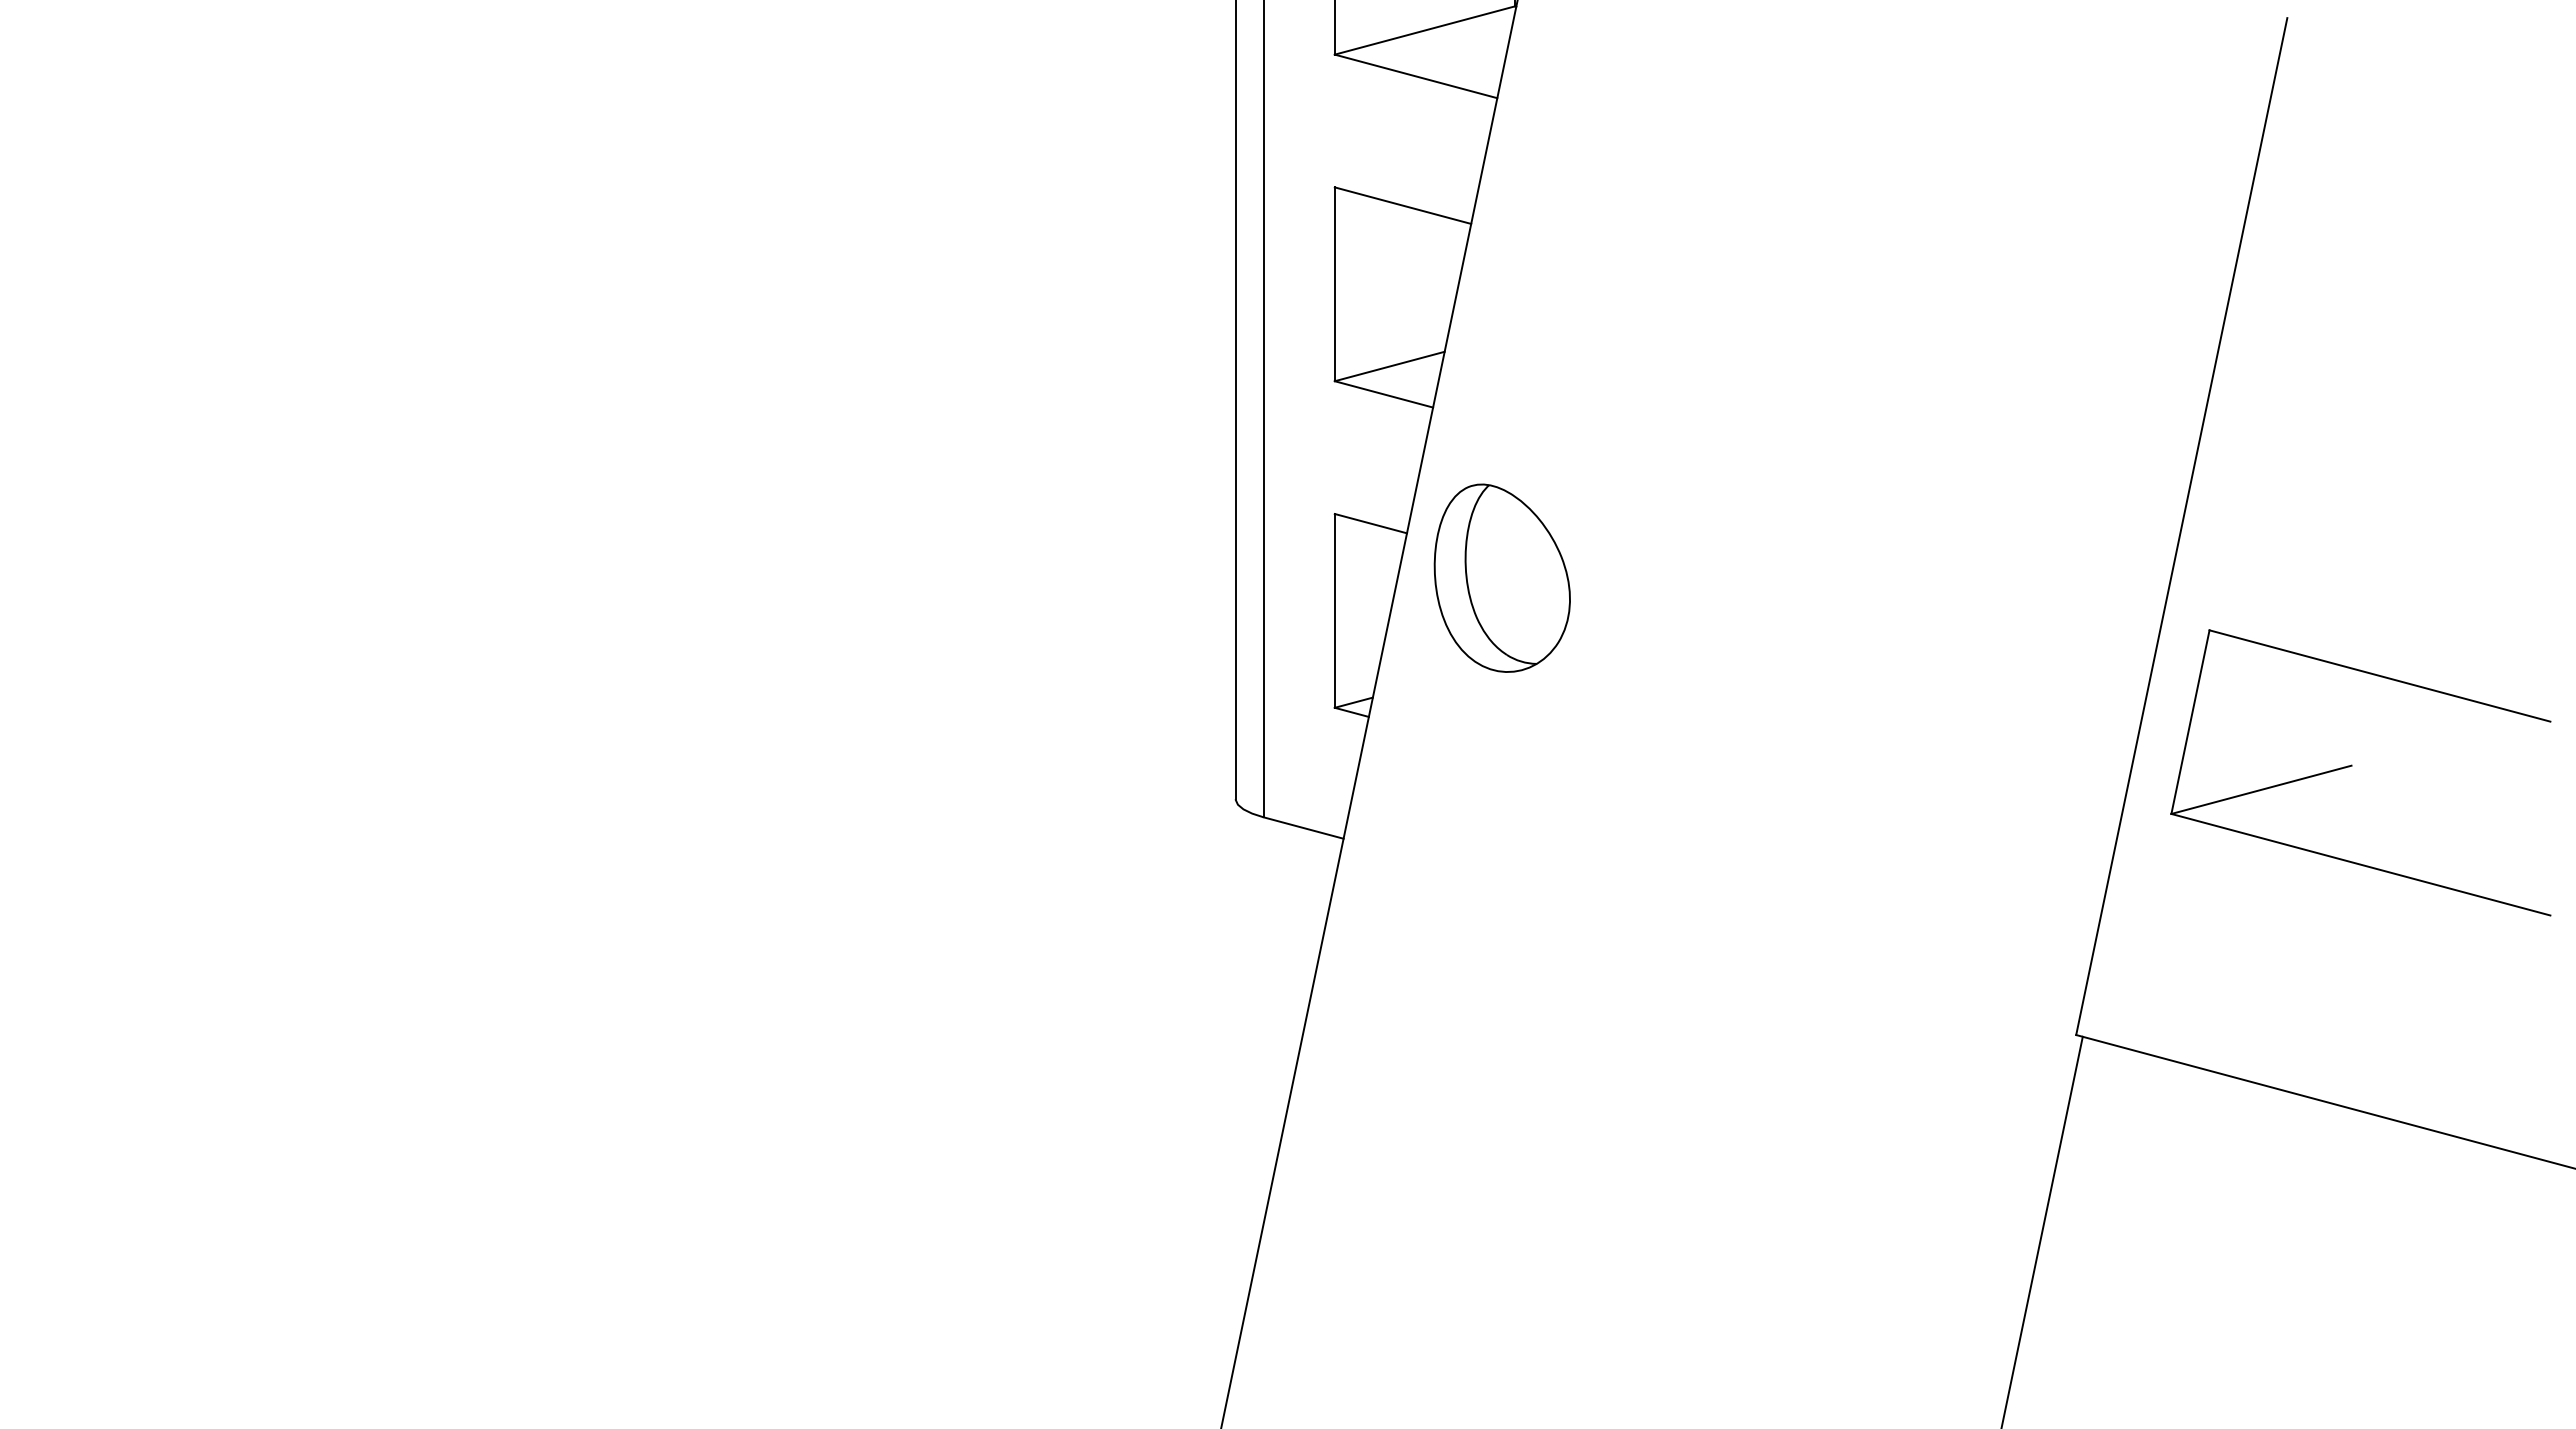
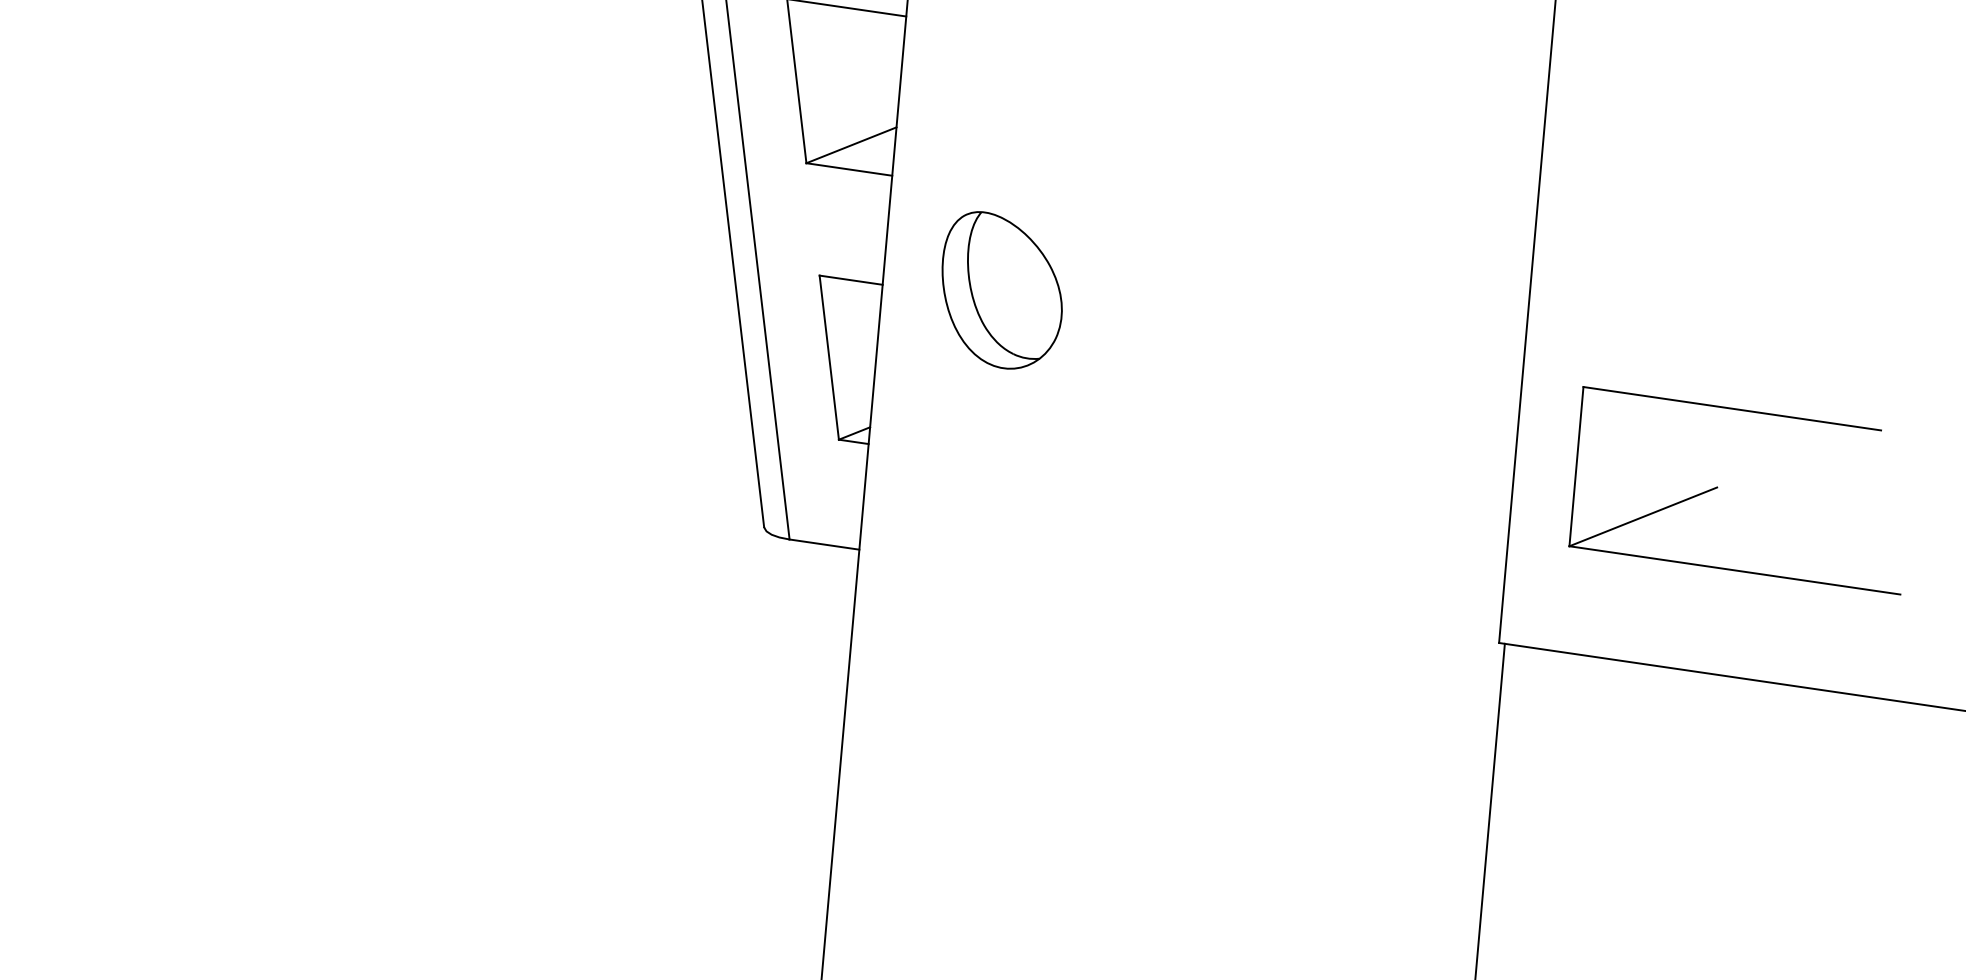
part: (1501, 577) -> (1001, 289), moved
part: (2352, 766) -> (1718, 488), moved

